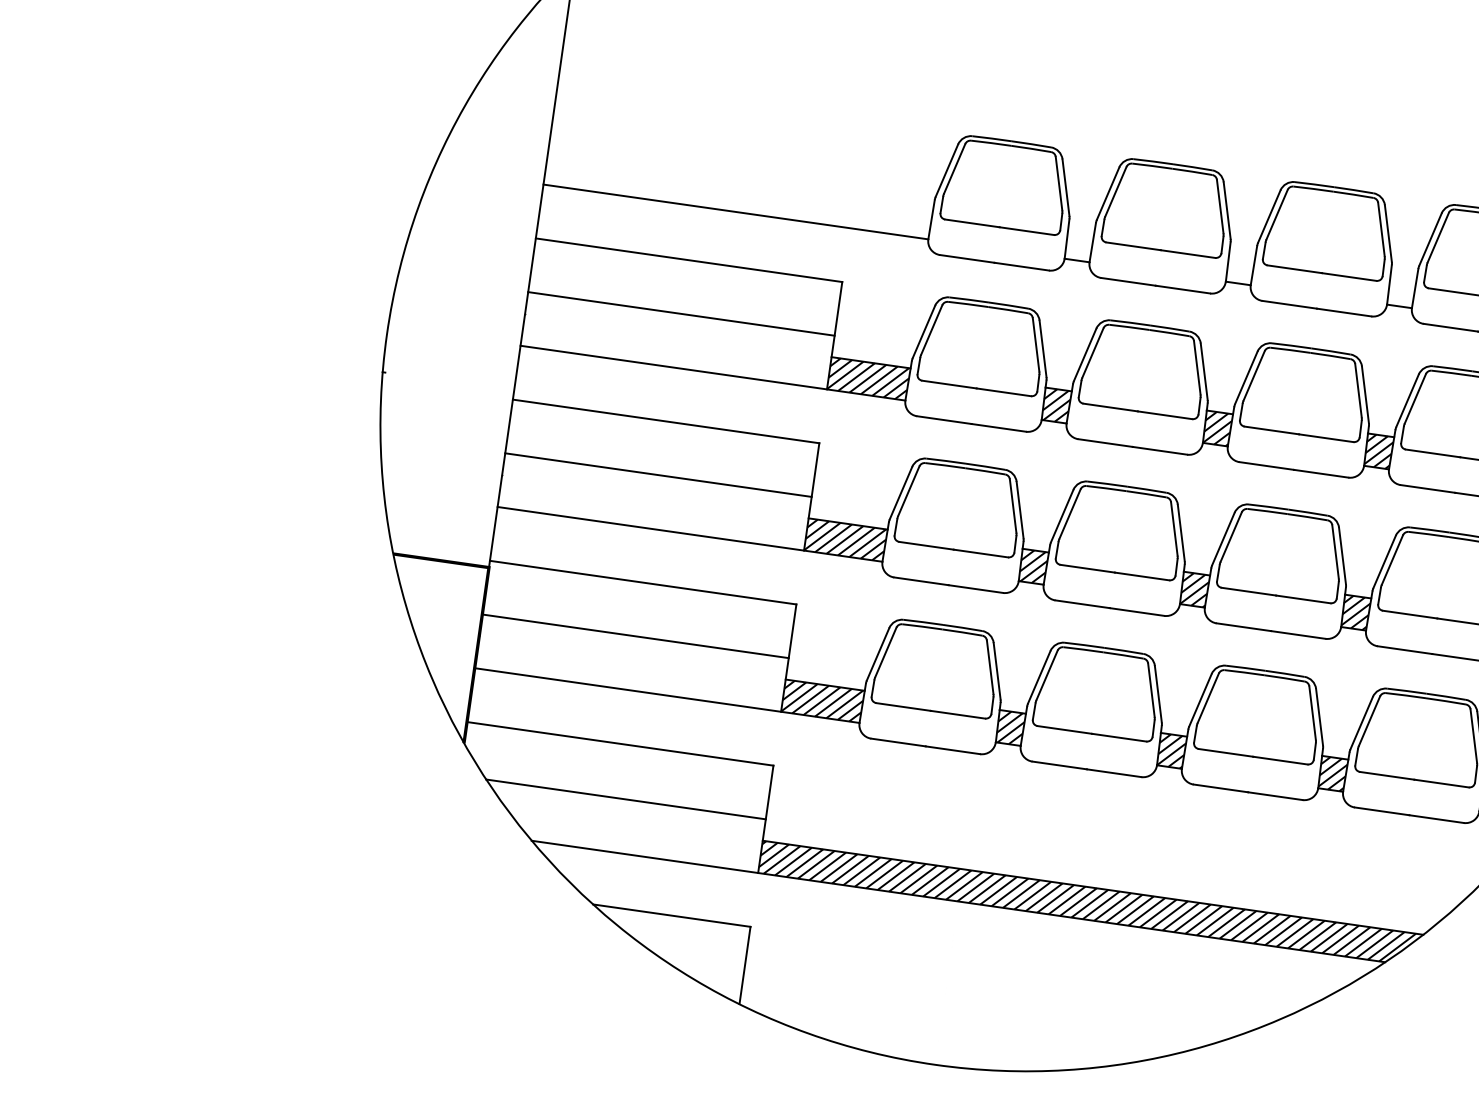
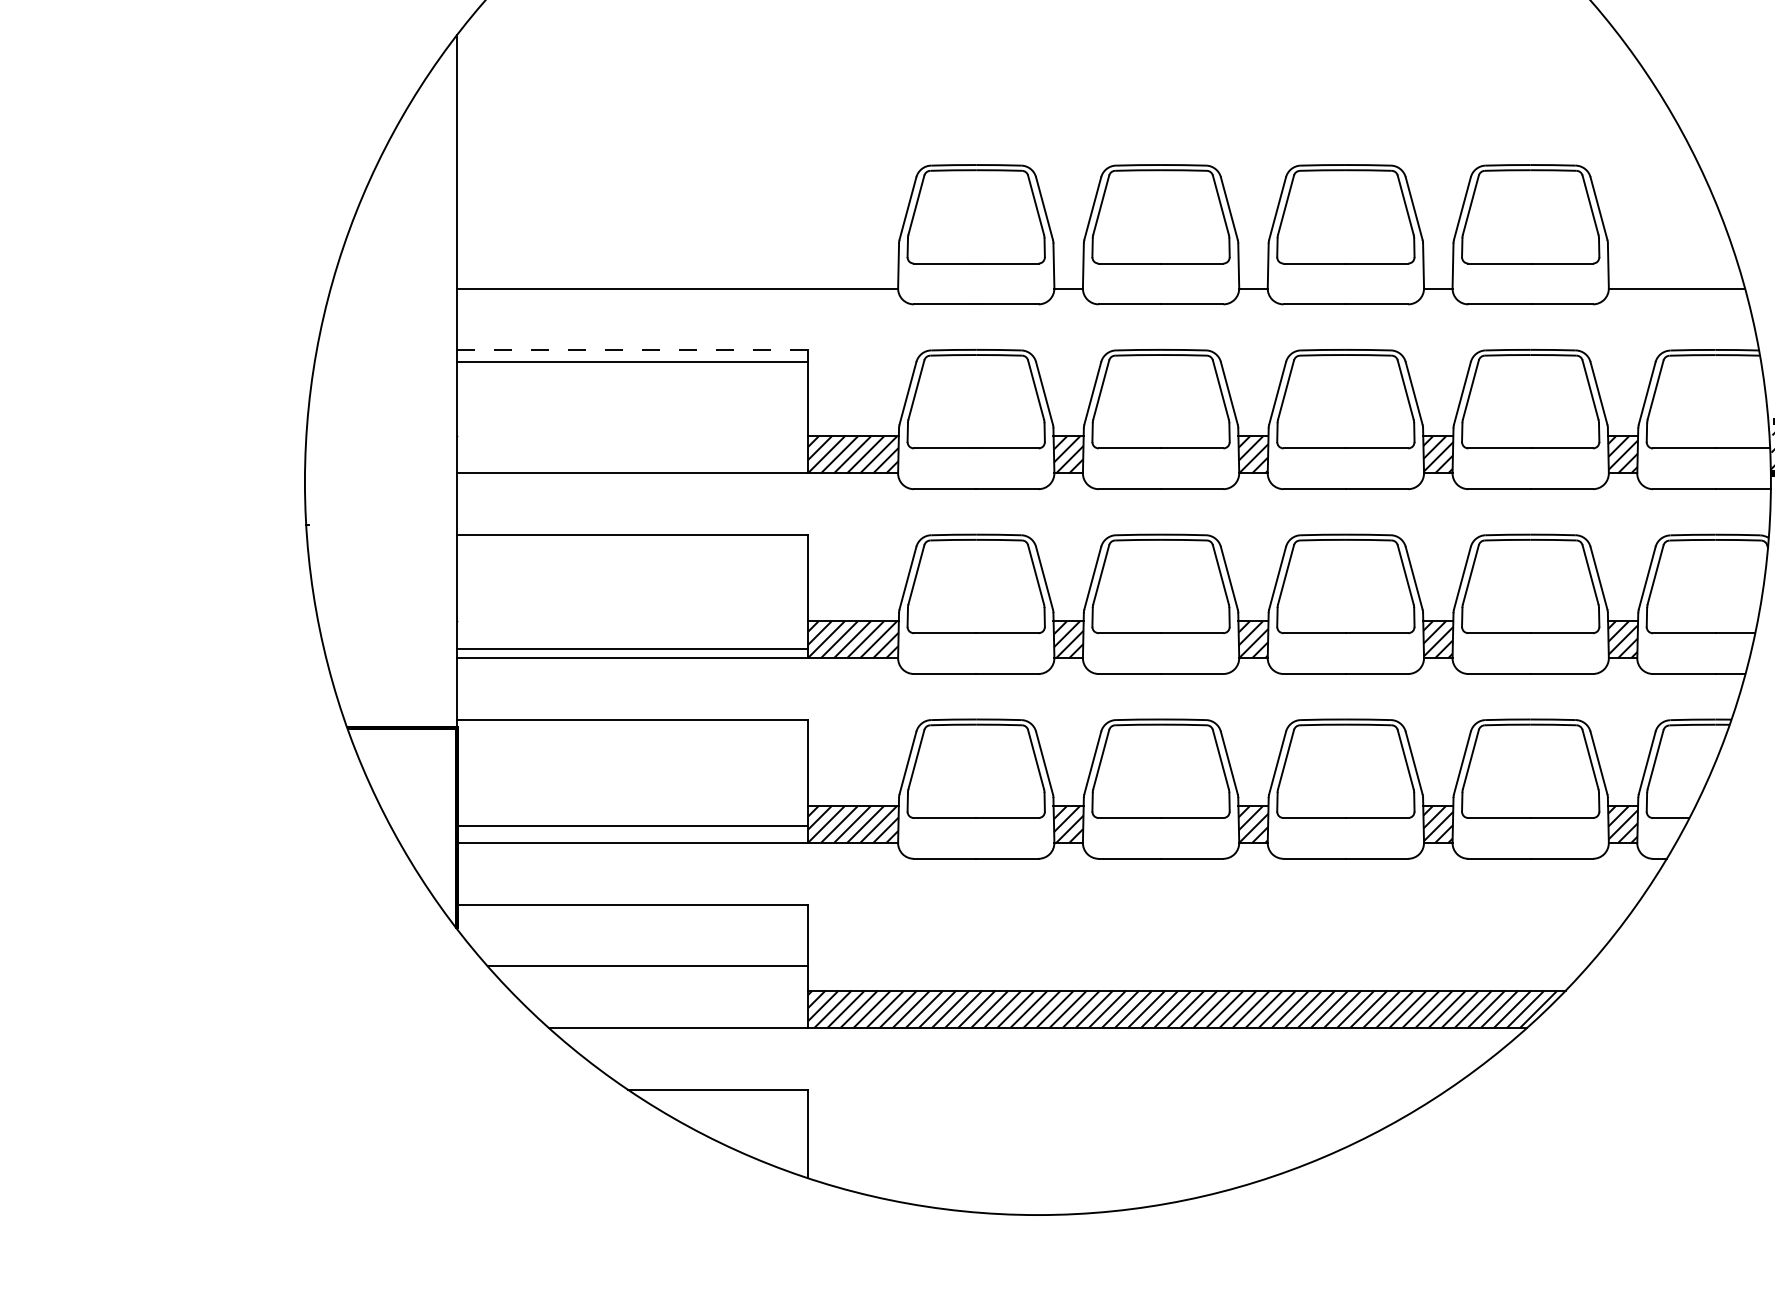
line: (688, 260) -> (632, 350), solid -> dashed
line: (681, 313) -> (632, 361), moved
line: (658, 474) -> (632, 648), moved
line: (635, 636) -> (632, 826), moved

